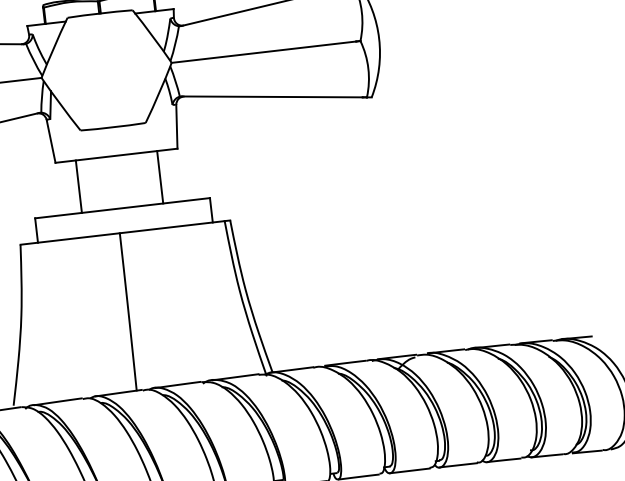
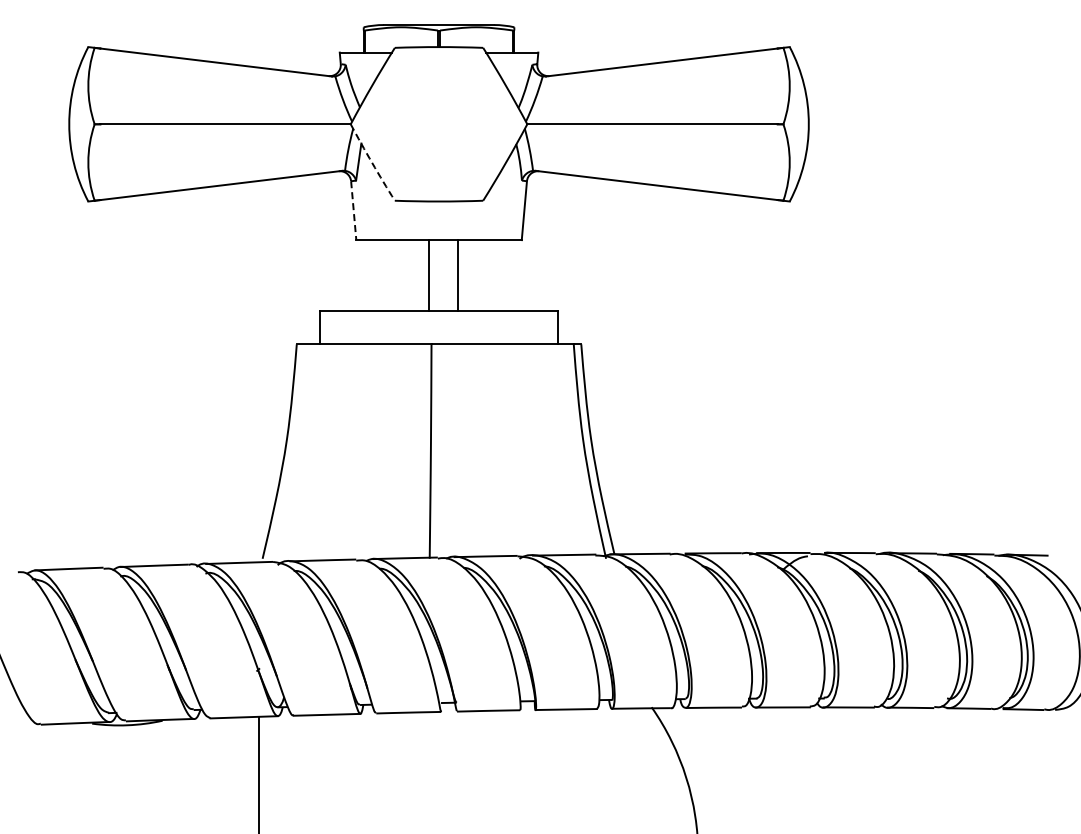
arc: (60, 104) -> (372, 162), solid -> dashed
line: (50, 141) -> (353, 210), solid -> dashed
line: (160, 177) -> (458, 275), moved
line: (78, 186) -> (428, 275), moved

